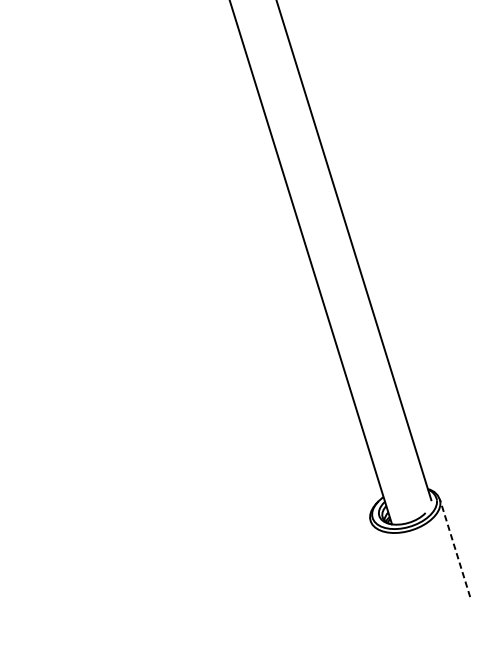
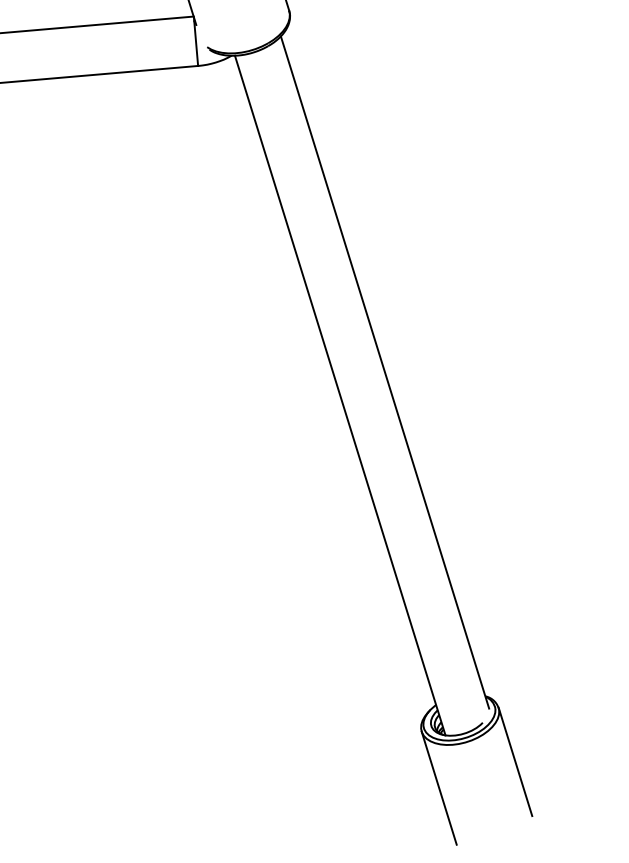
line: (455, 547) -> (515, 761), dashed -> solid
line: (385, 571) -> (438, 787), added

